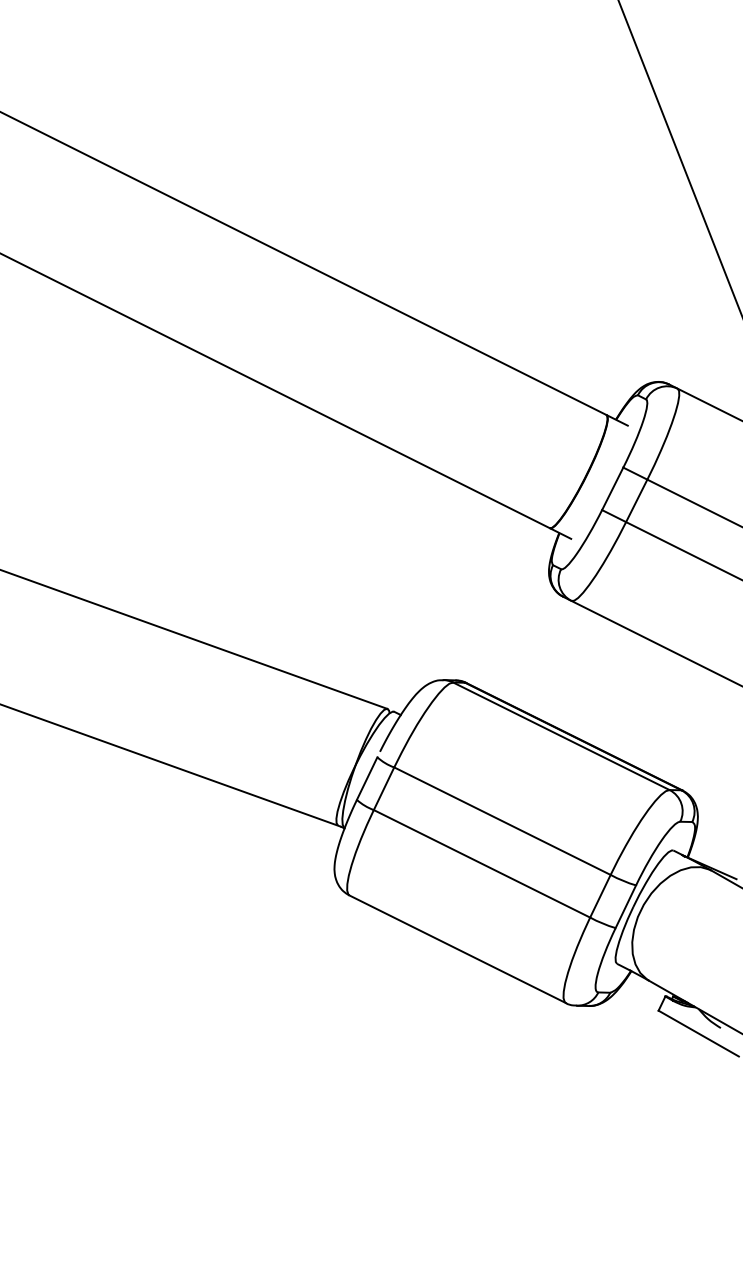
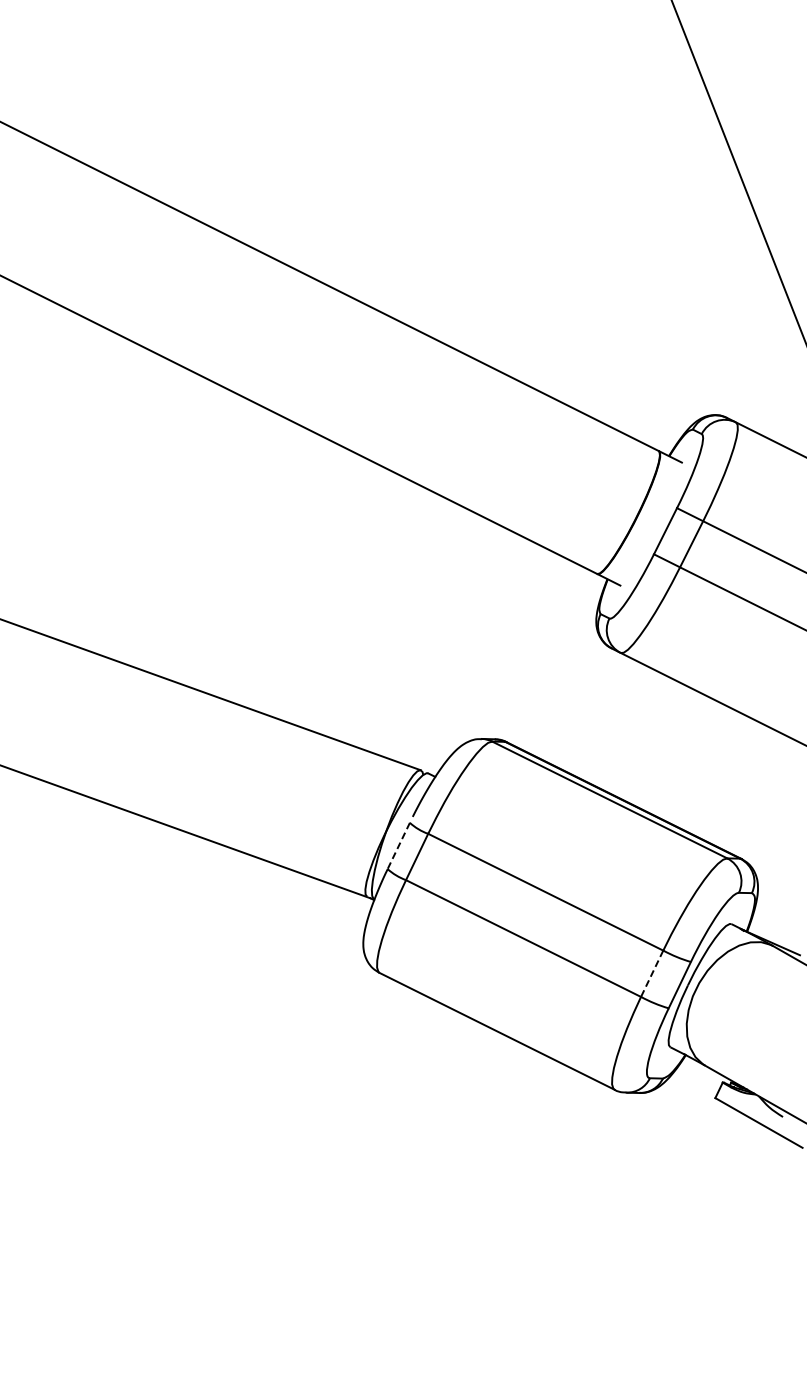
line: (366, 778) -> (398, 845), solid -> dashed
line: (600, 896) -> (652, 973), solid -> dashed

